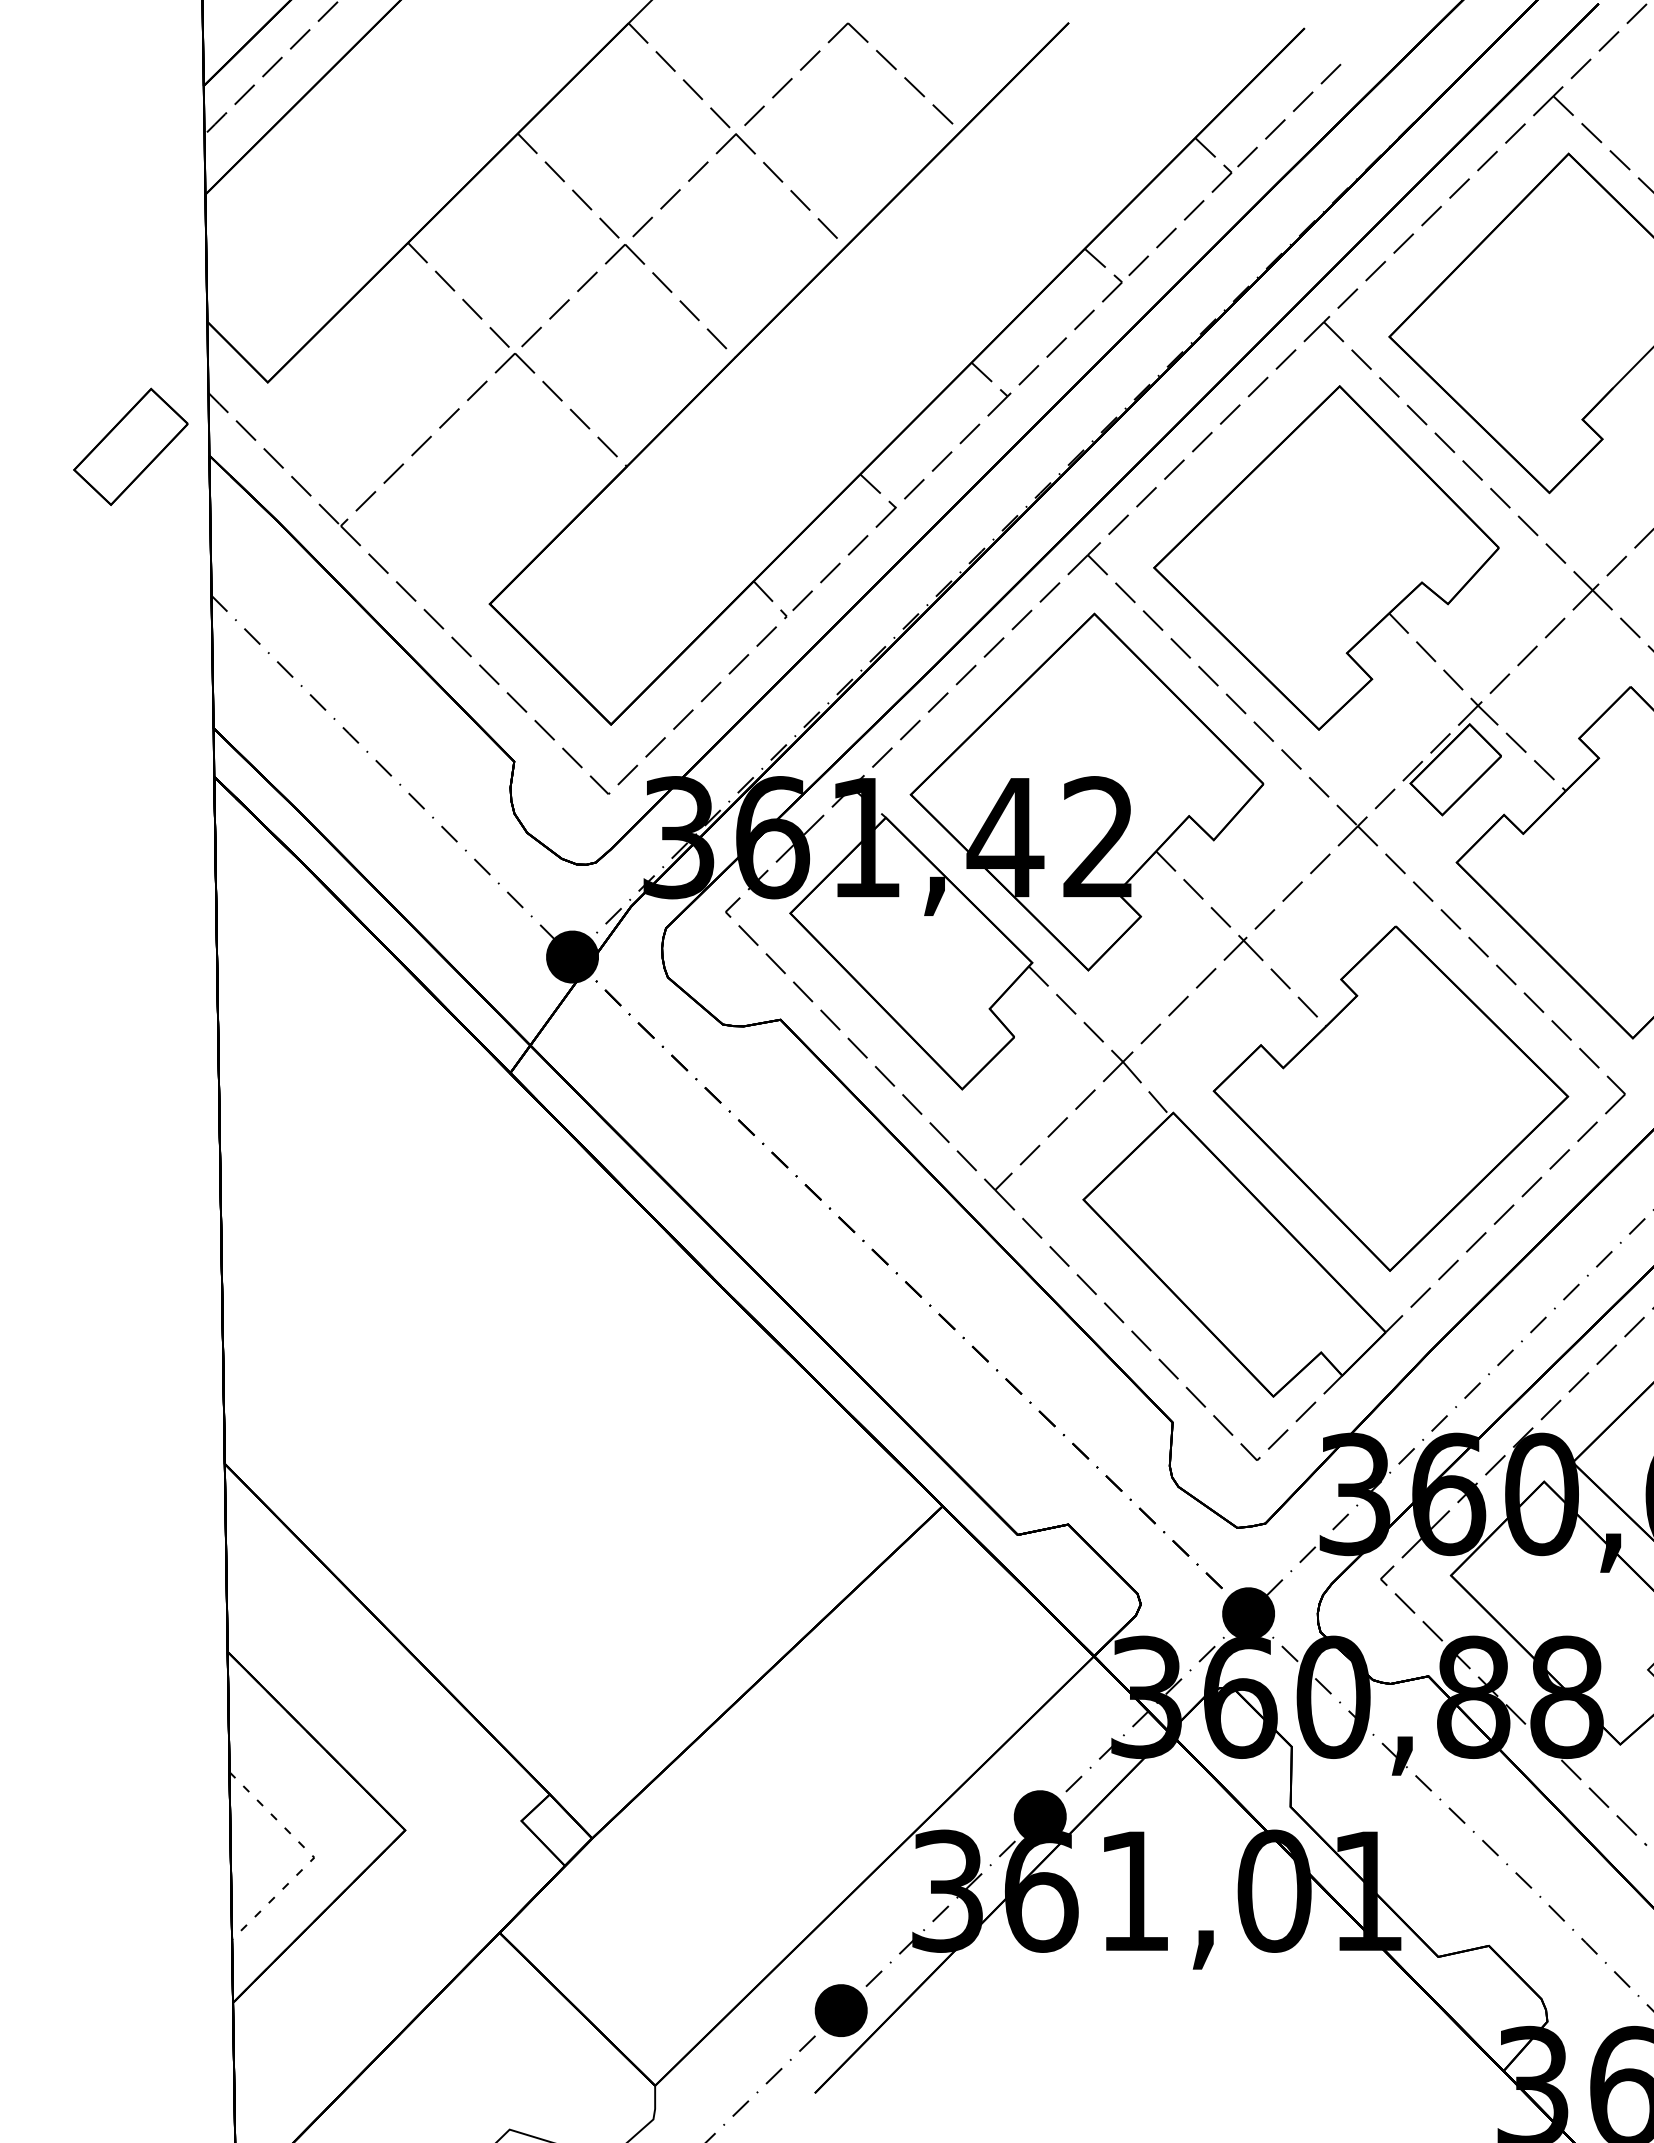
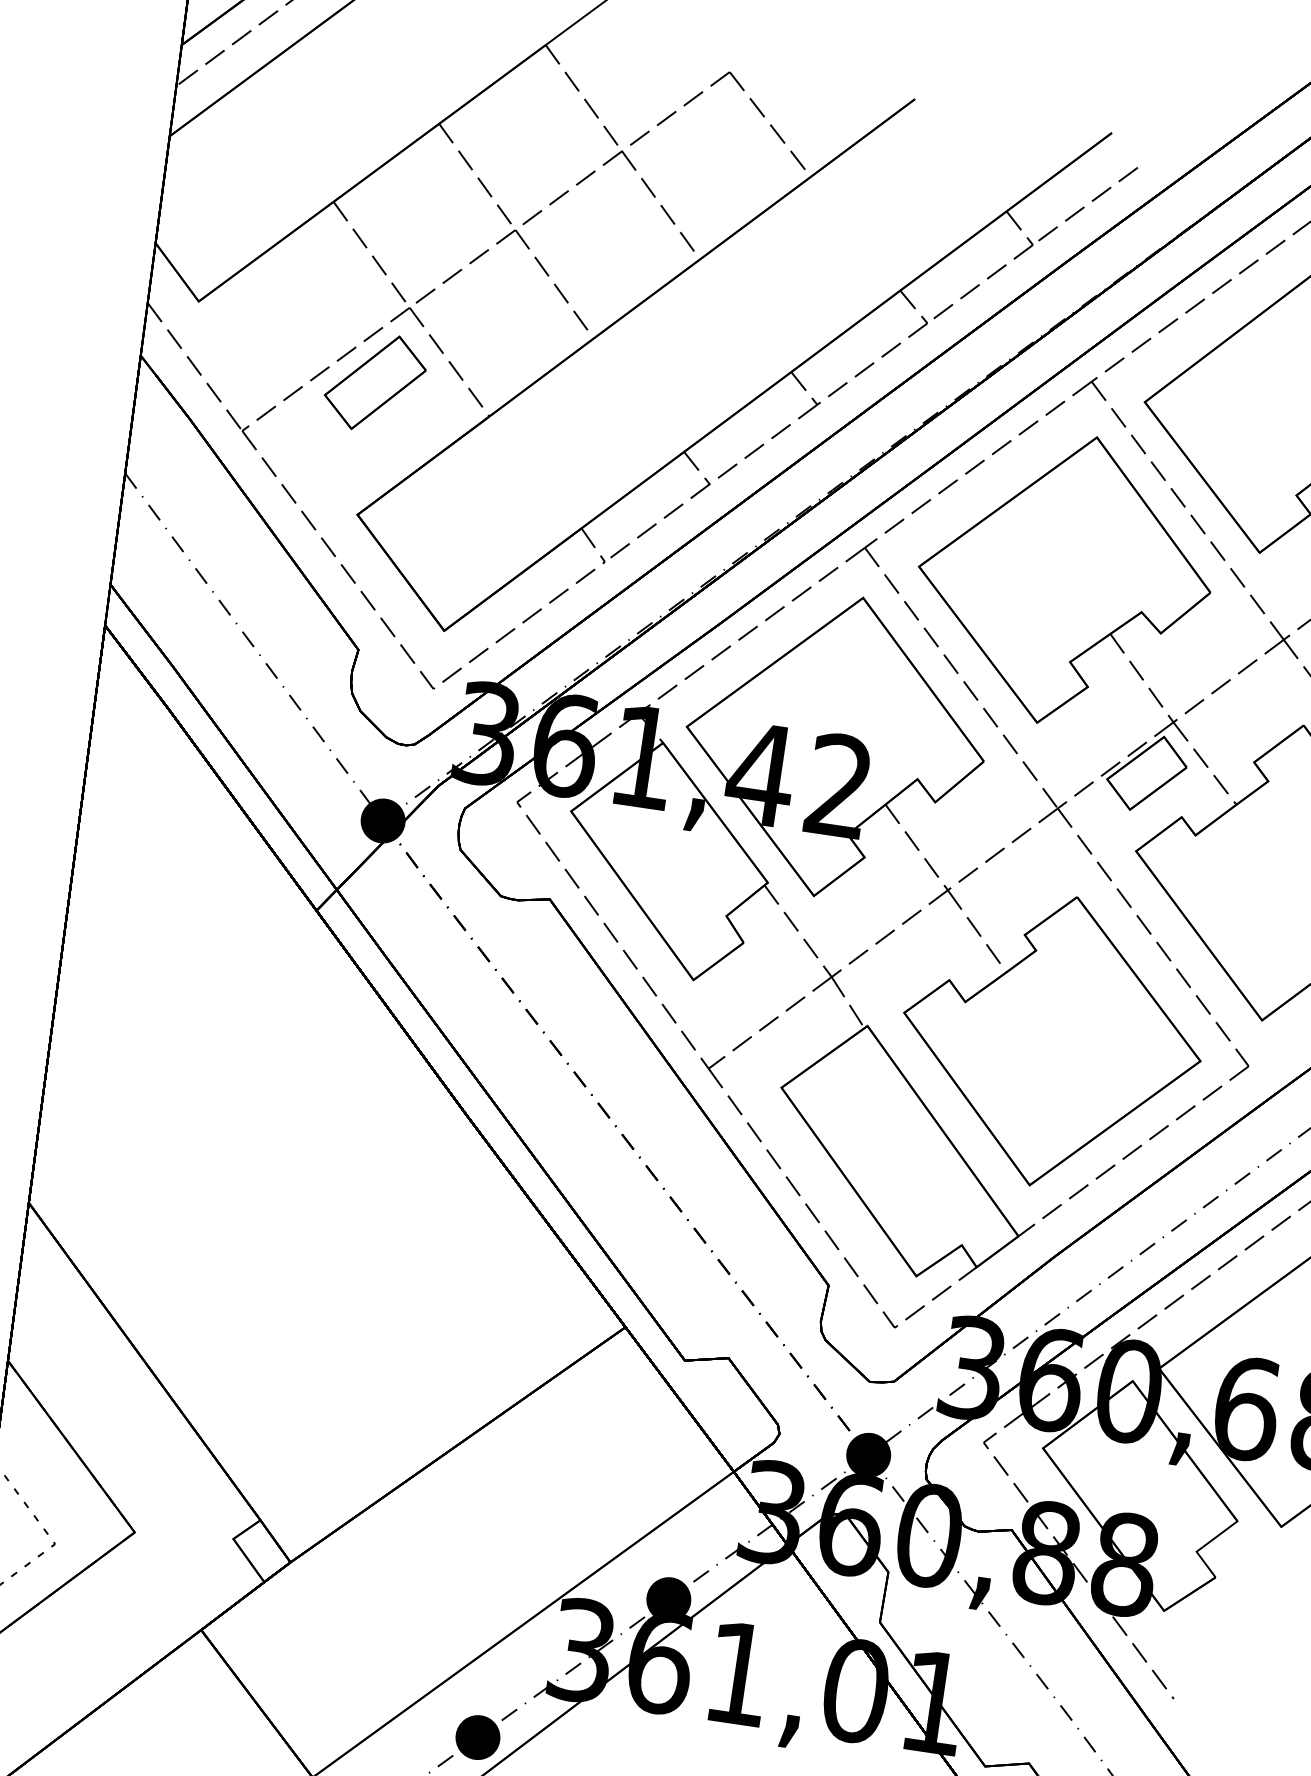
part: (130, 446) -> (375, 382), moved

